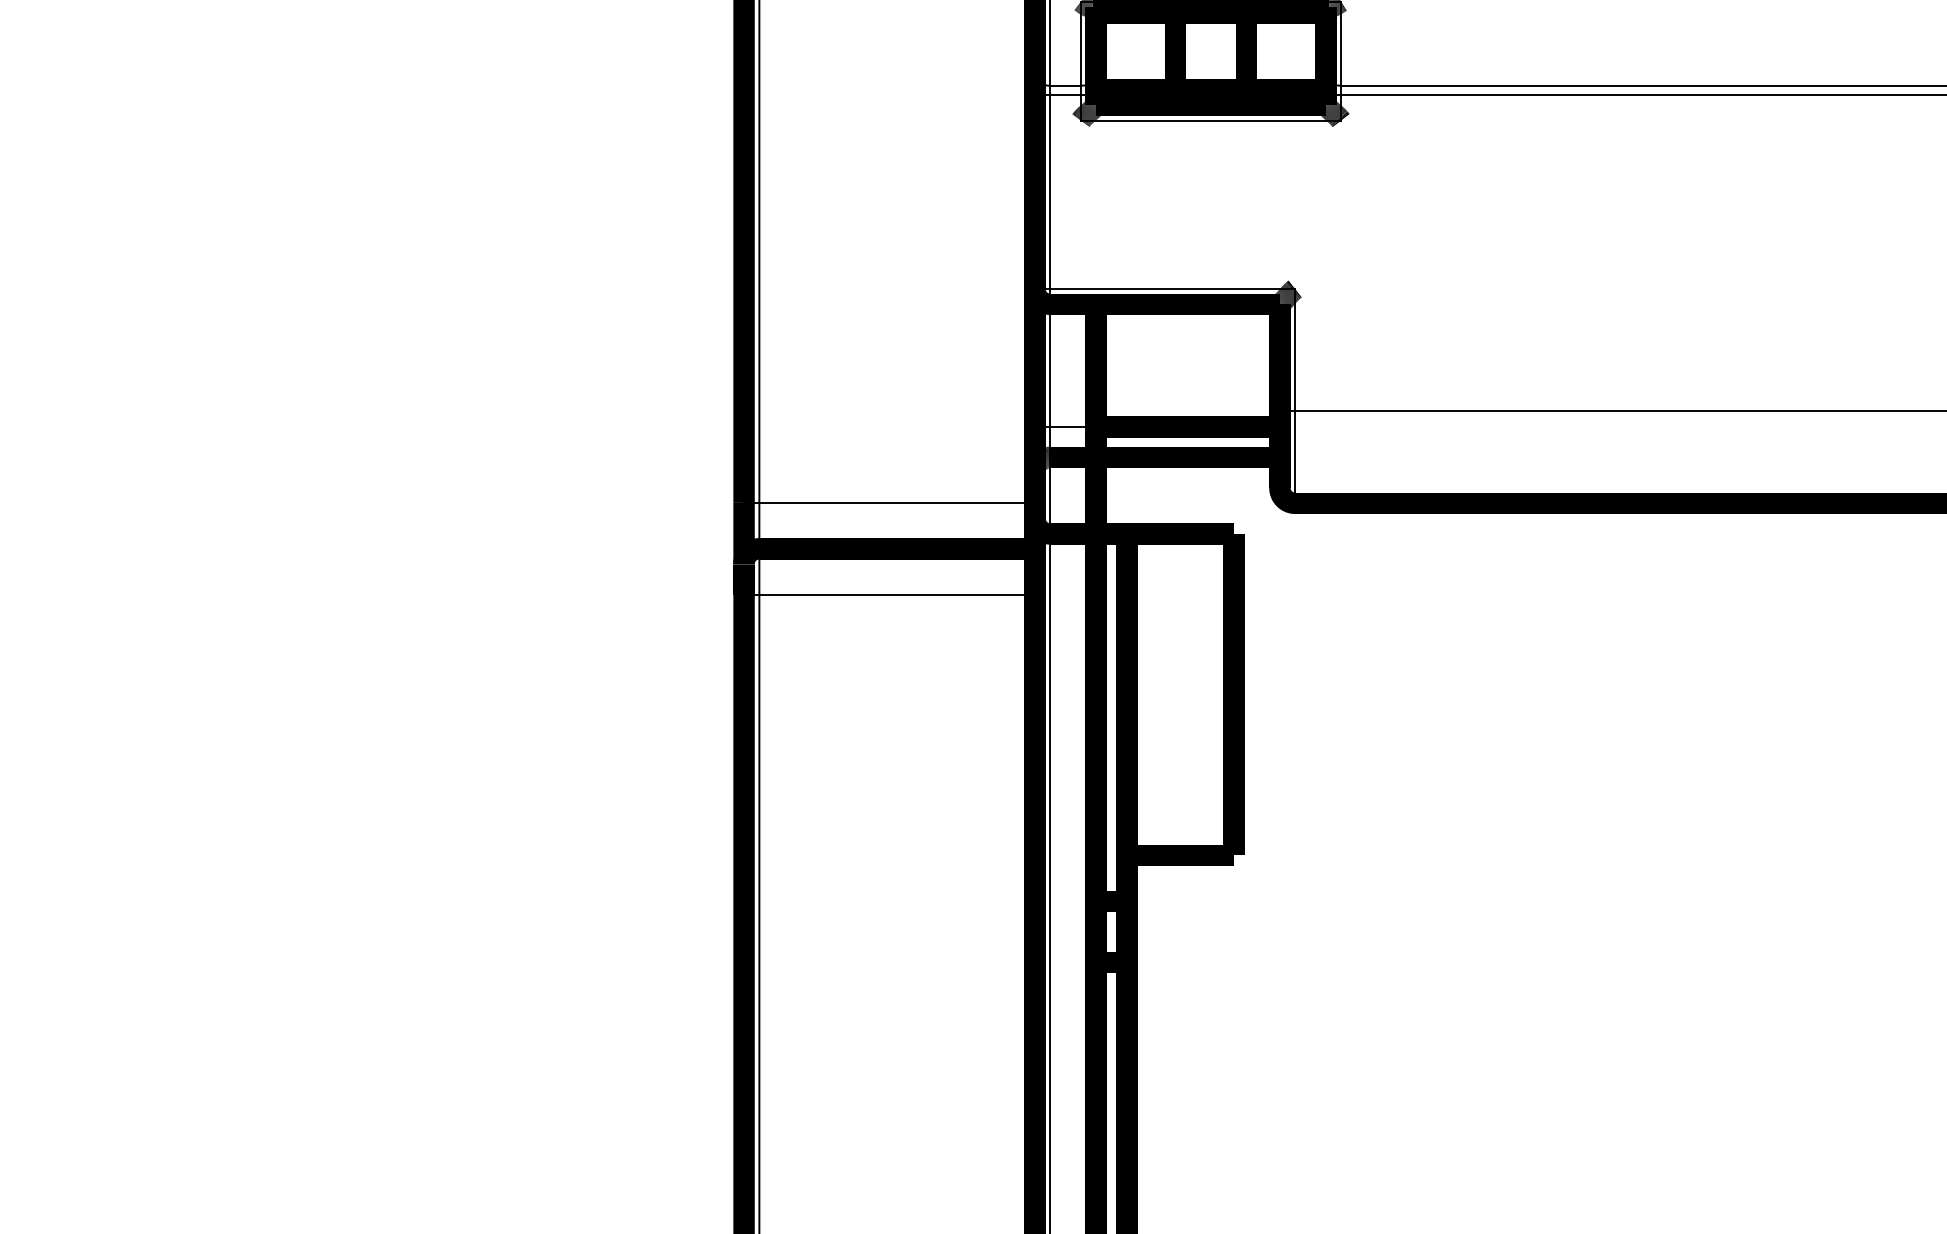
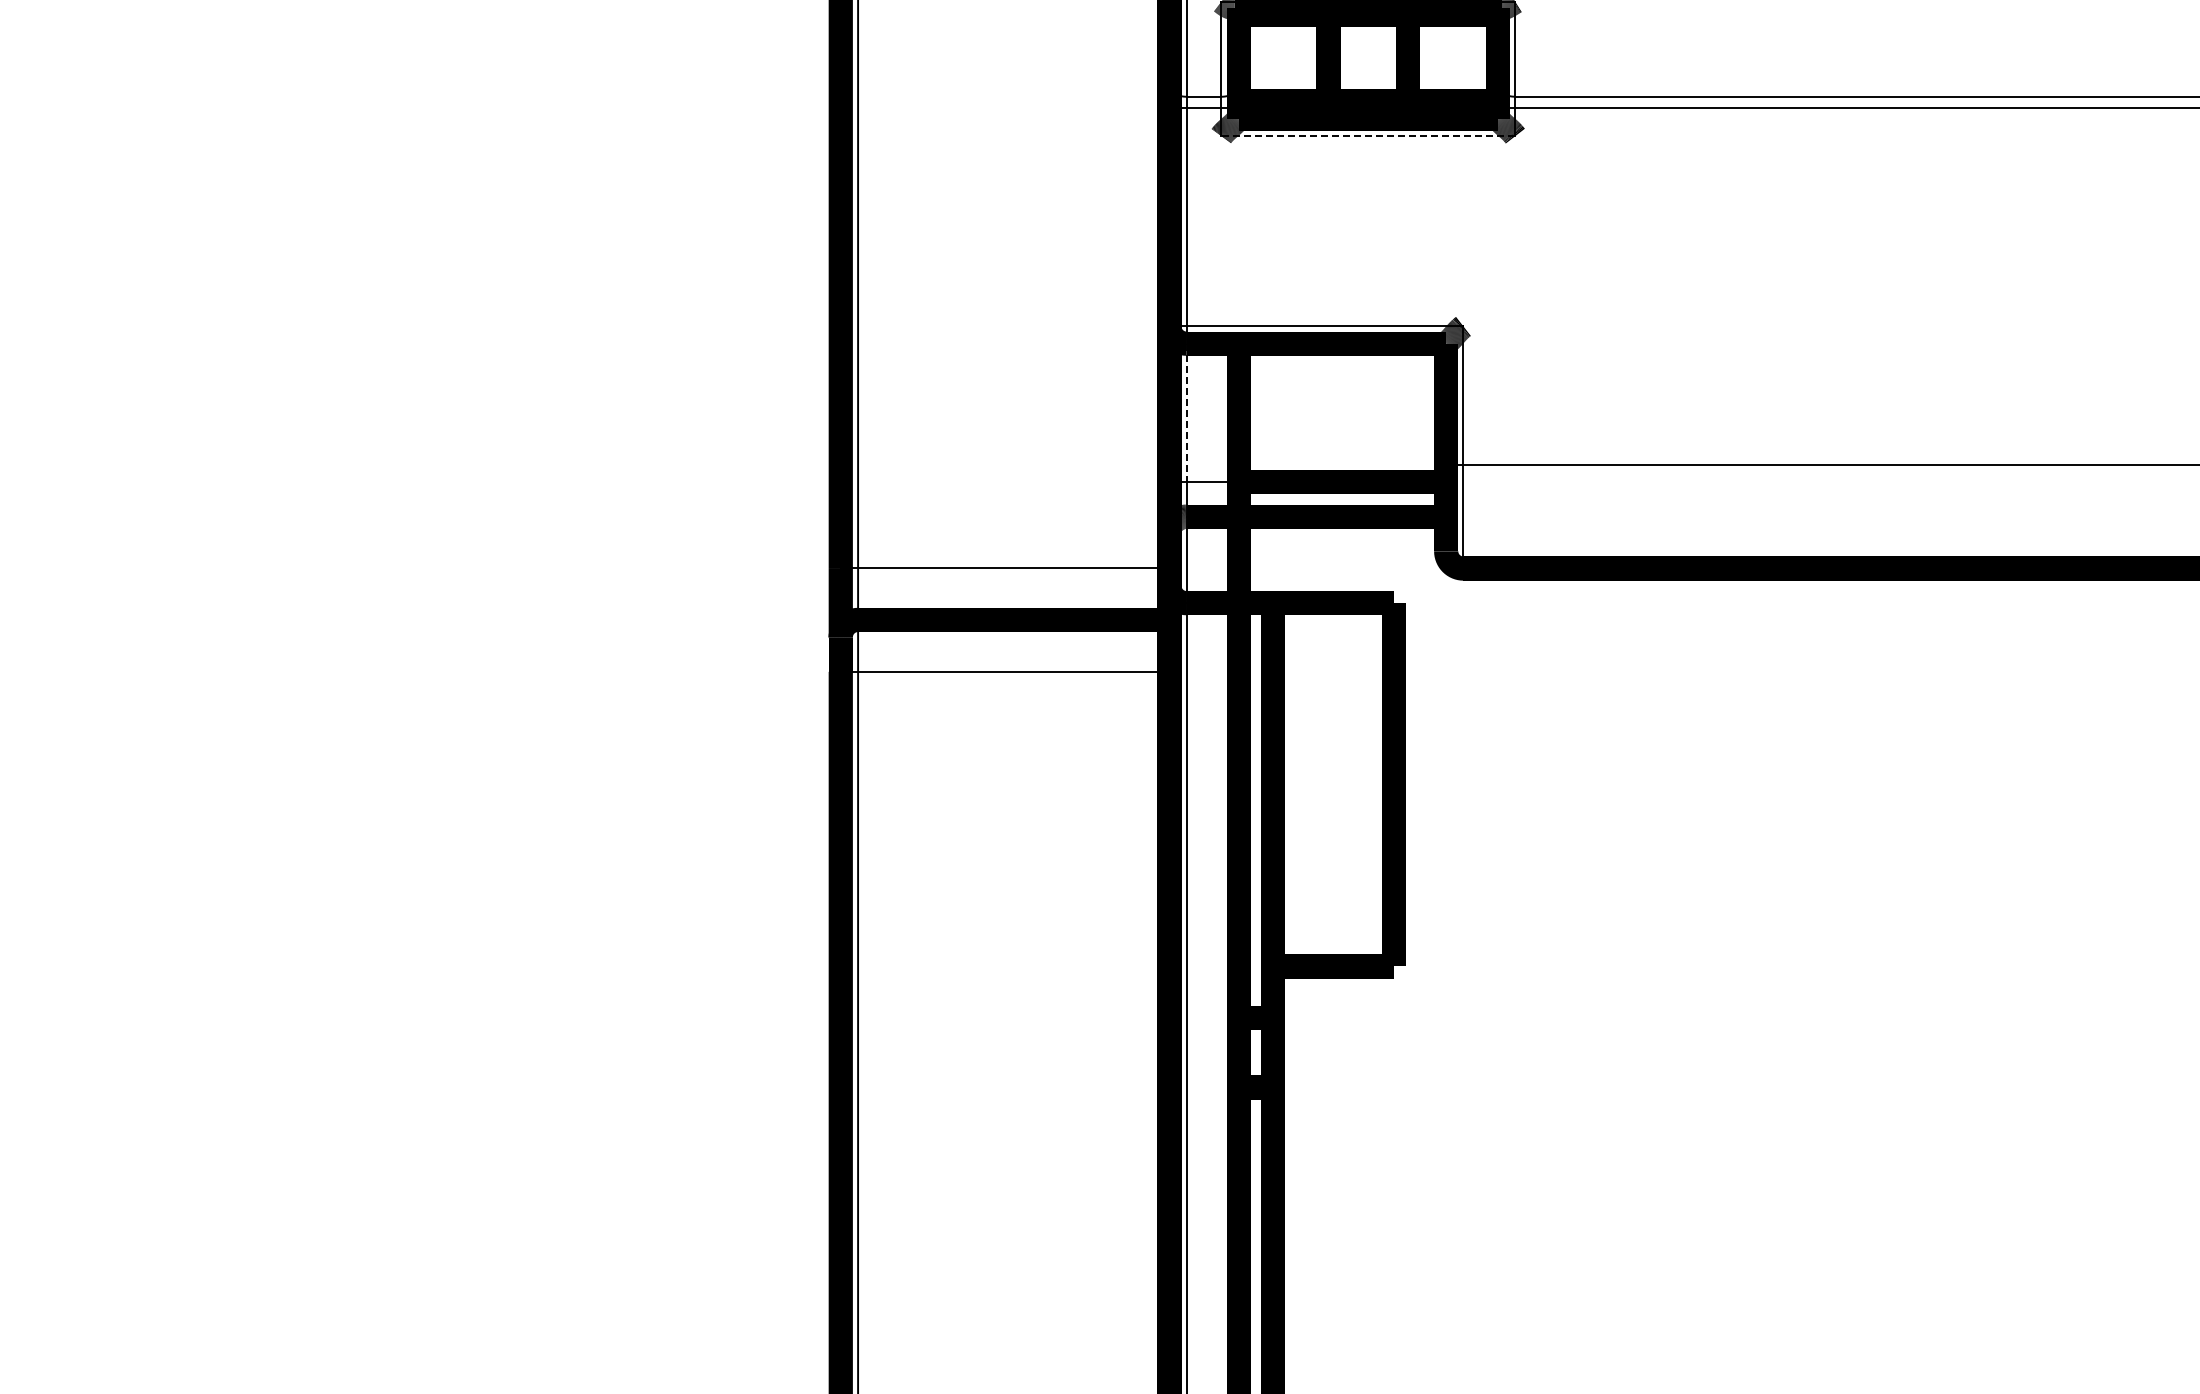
line: (1210, 120) -> (1367, 136), solid -> dashed
line: (1050, 366) -> (1186, 413), solid -> dashed

